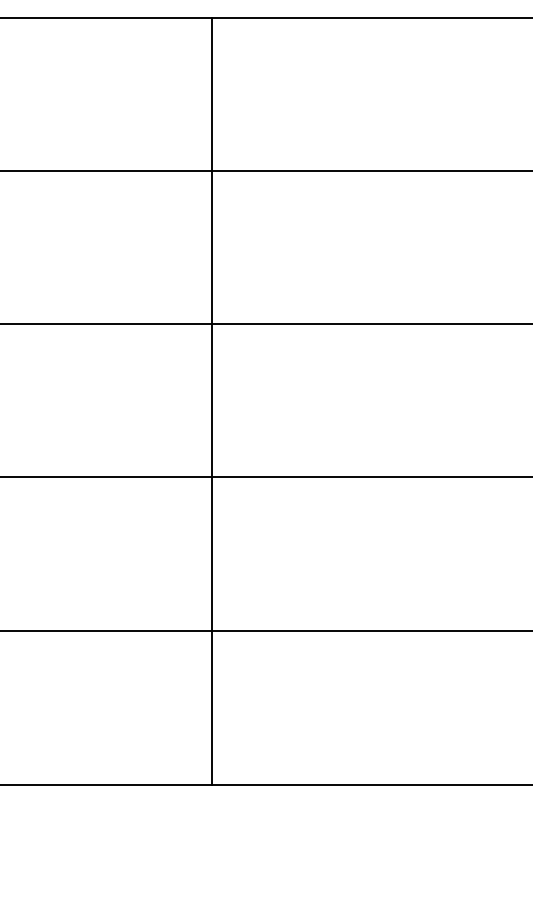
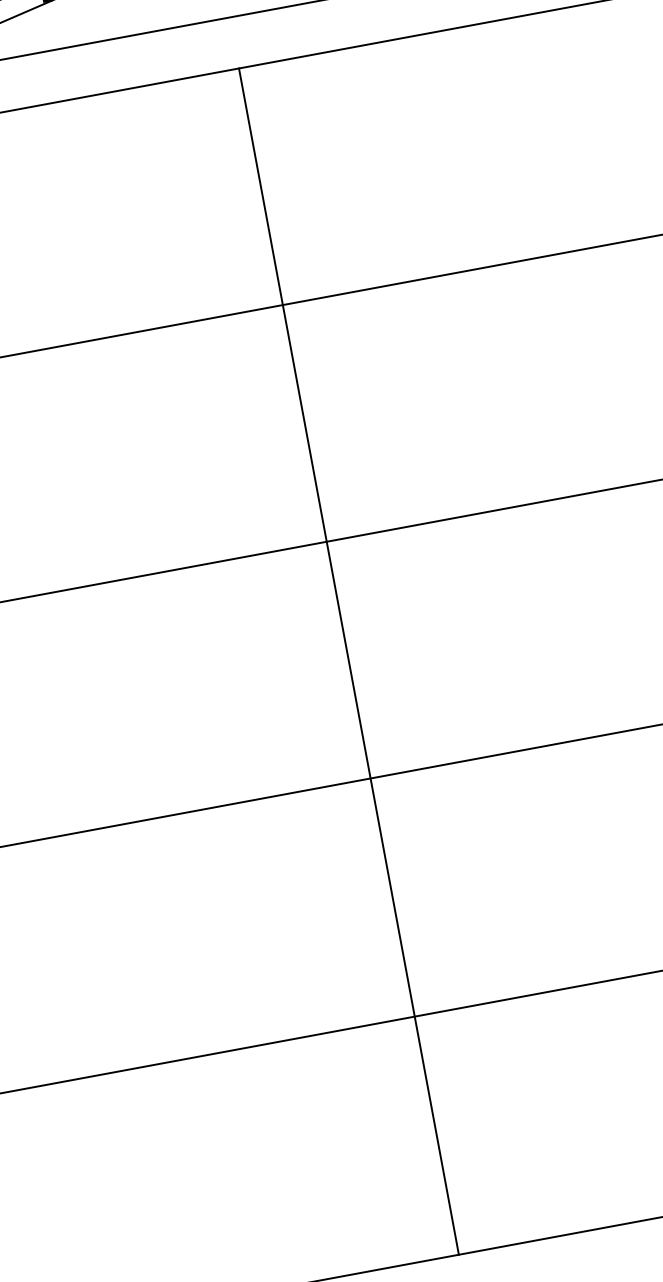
line: (212, 401) -> (349, 661), moved

